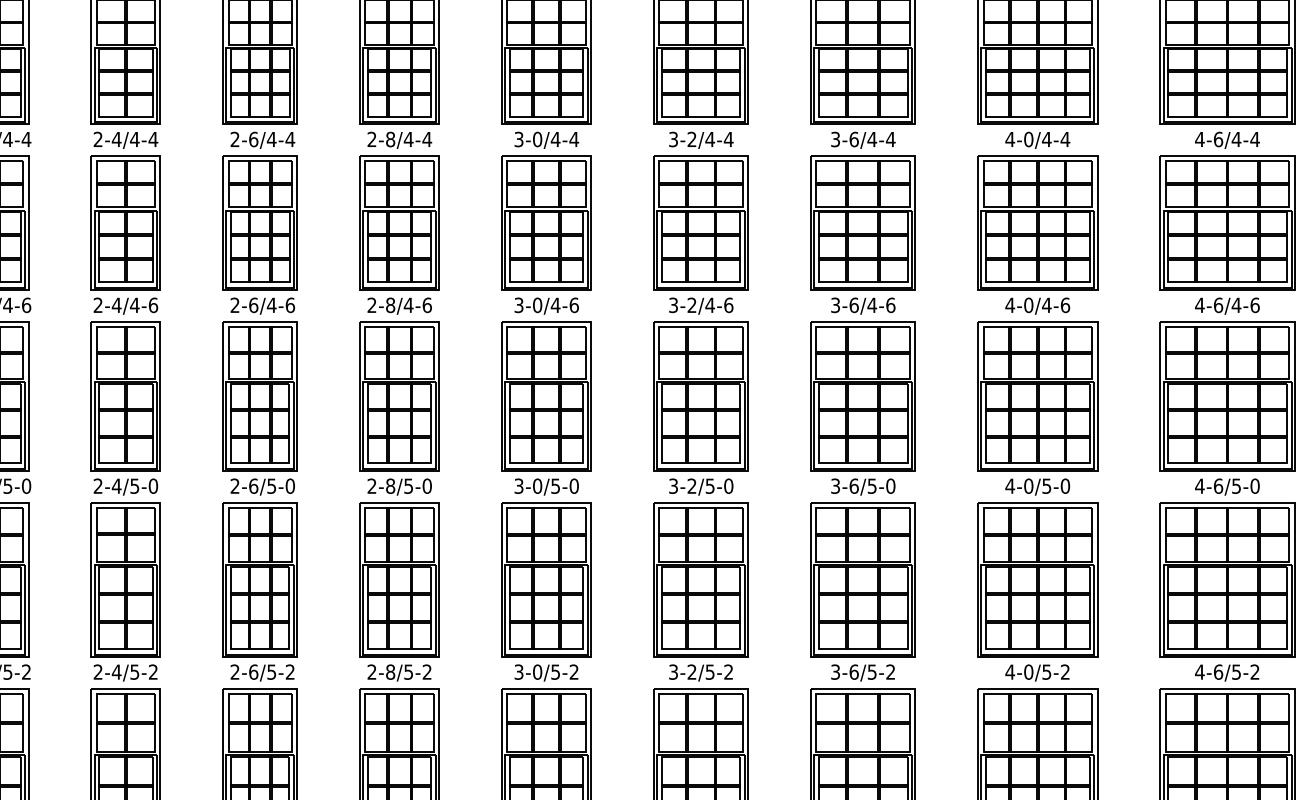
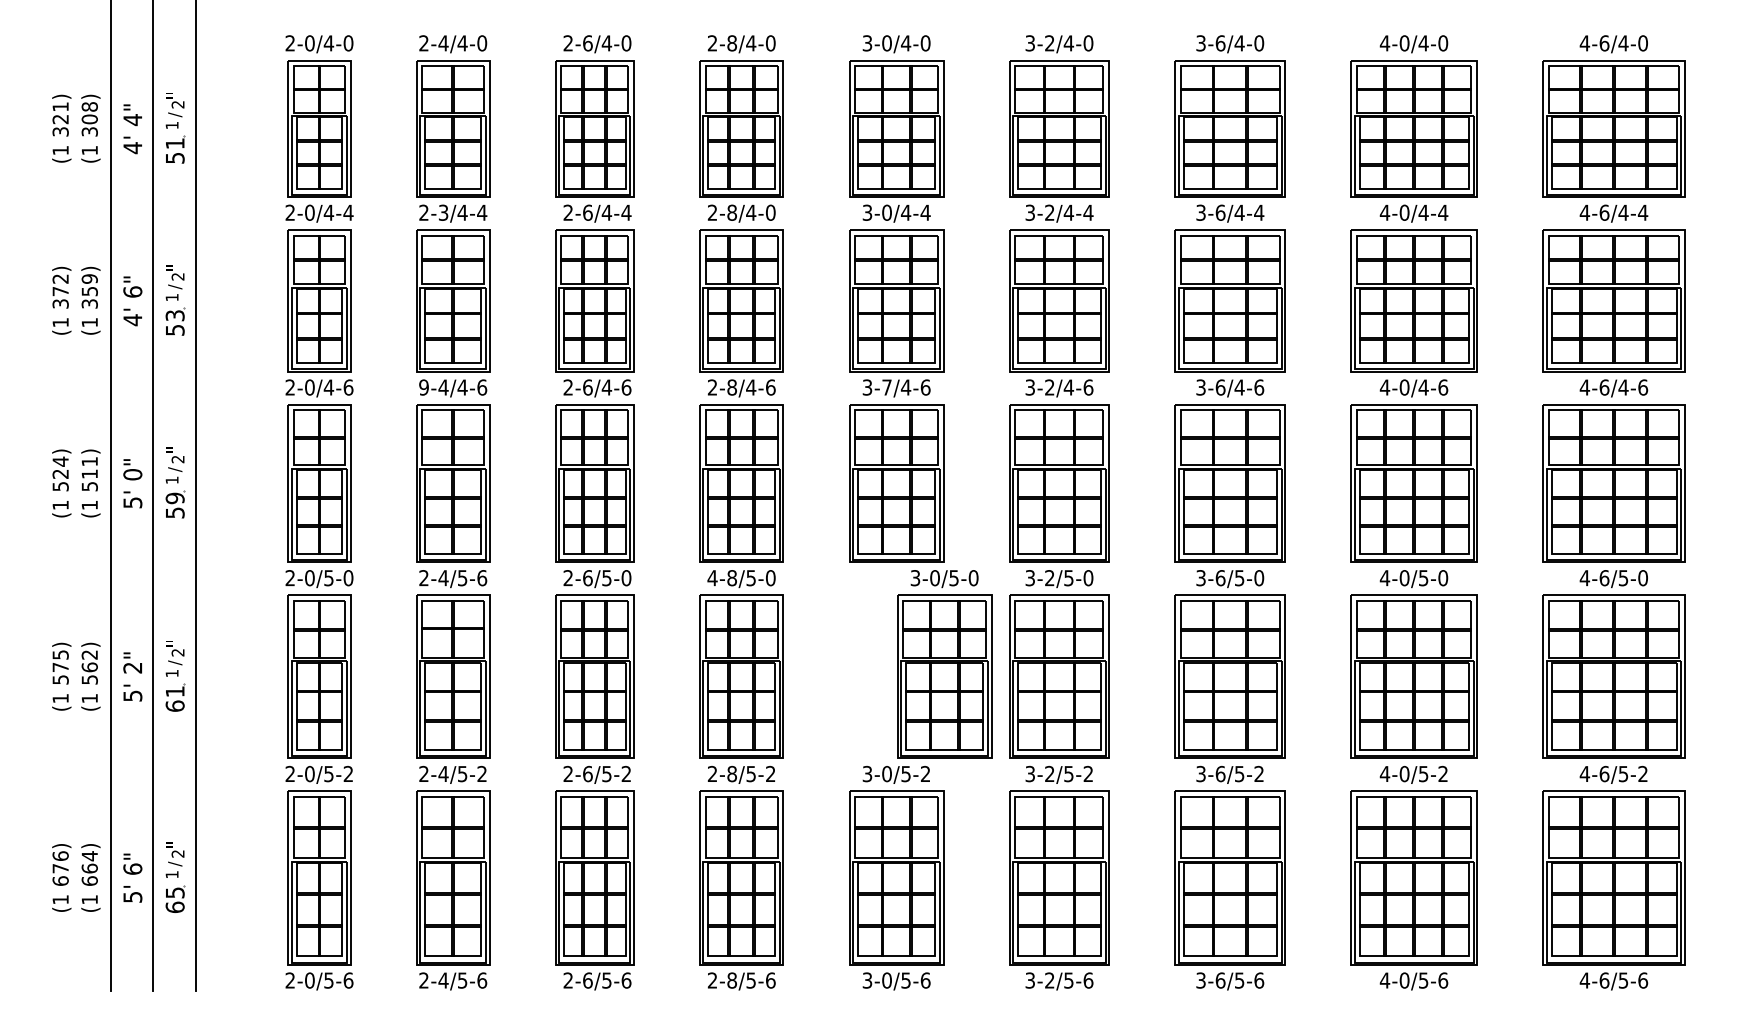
text: (116, 139) -> (443, 212), 2-4/4-4 -> 2-3/4-4
text: (427, 139) -> (770, 212), 2-8/4-4 -> 2-8/4-0
text: (97, 305) -> (423, 387), 2-4/4-6 -> 9-4/4-6
text: (537, 305) -> (886, 387), 3-0/4-6 -> 3-7/4-6
text: (153, 486) -> (482, 578), 2-4/5-0 -> 2-4/5-6
text: (371, 486) -> (712, 578), 2-8/5-0 -> 4-8/5-0
part: (546, 568) -> (944, 664), moved

